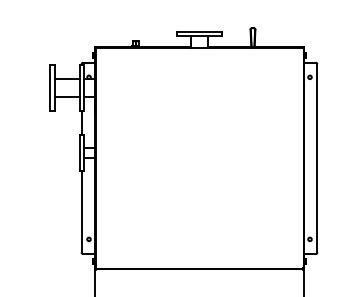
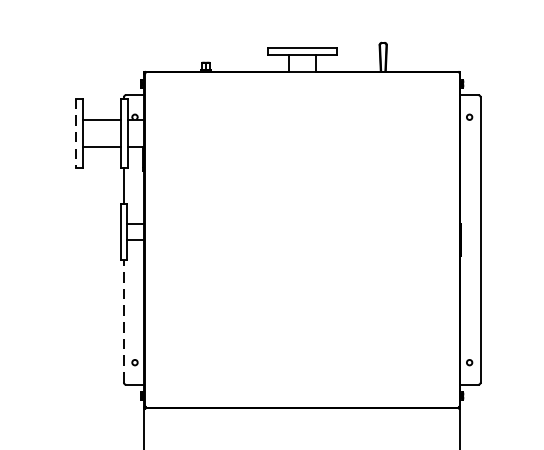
line: (50, 87) -> (76, 132), solid -> dashed
line: (81, 212) -> (123, 321), solid -> dashed

